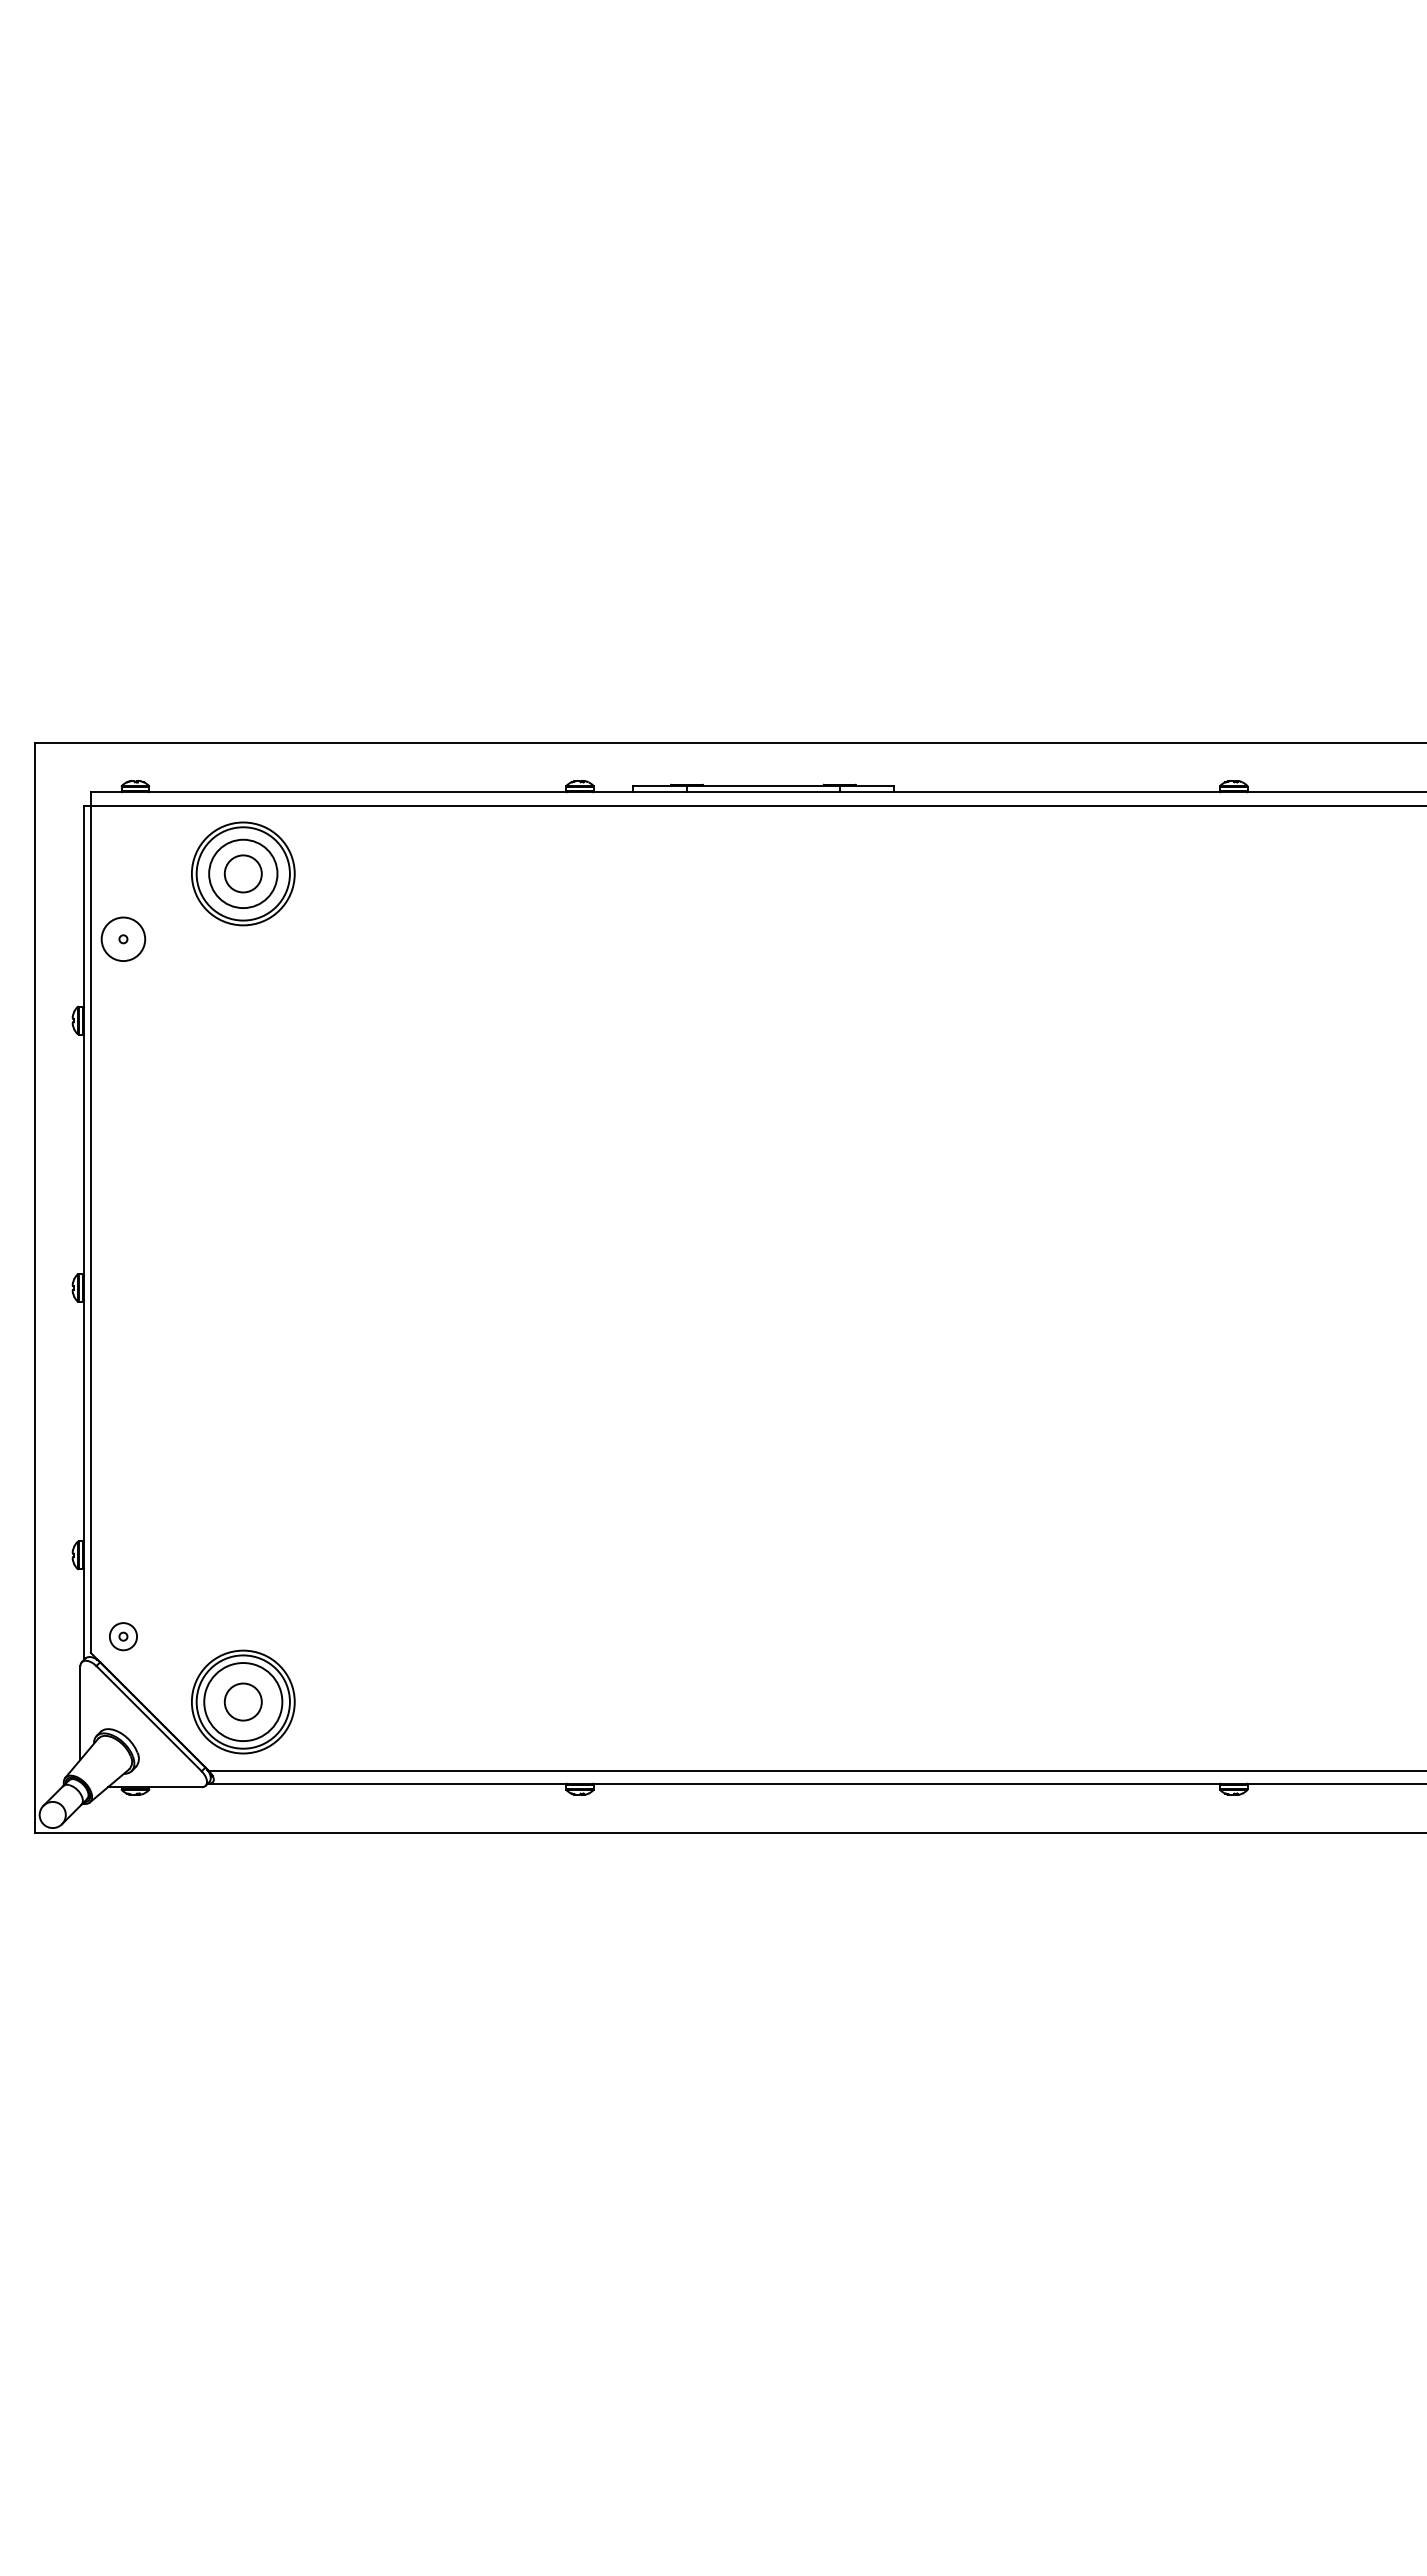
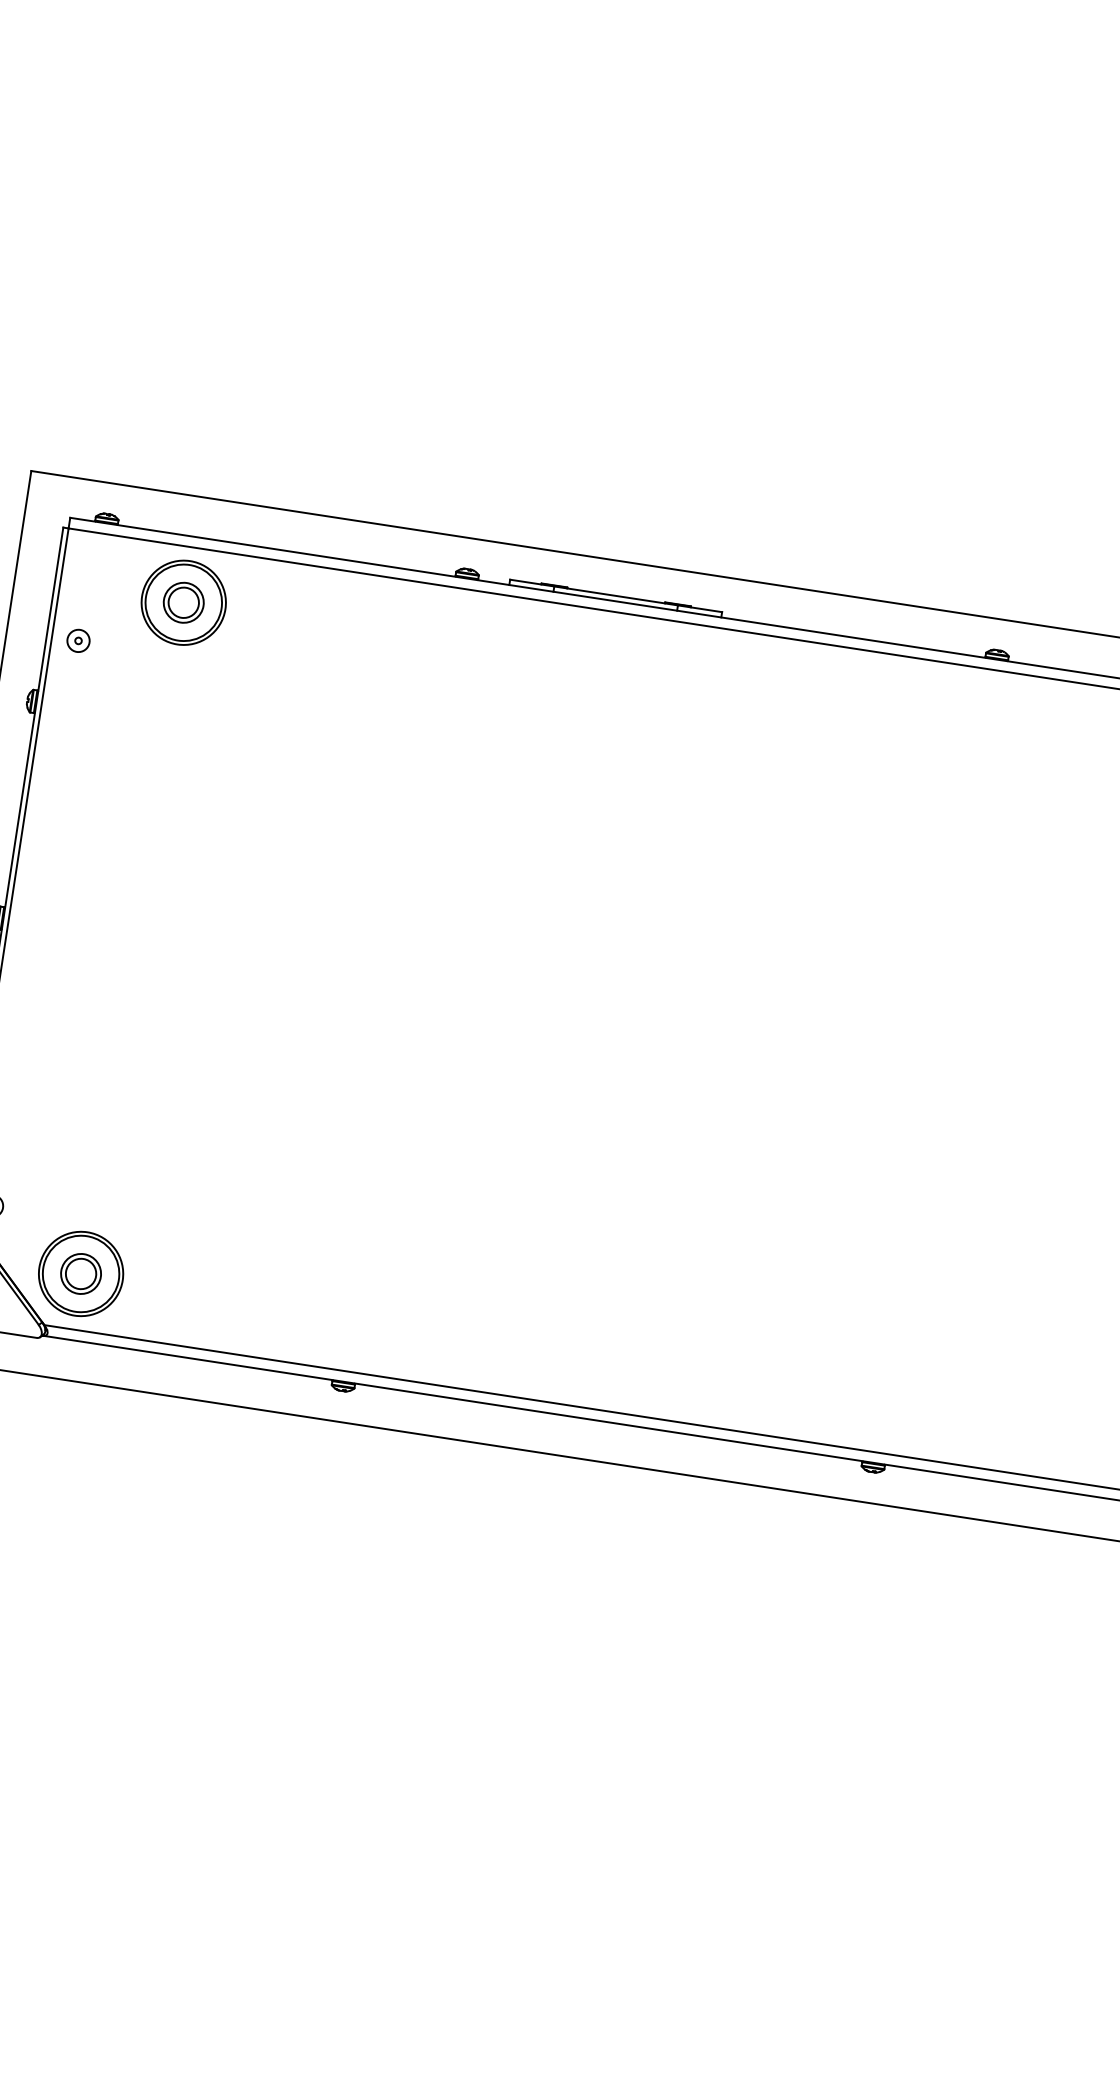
circle: (242, 873) -> (183, 602), size x0.71
circle: (123, 938) -> (78, 640), size x0.62
circle: (242, 1701) -> (80, 1273), size x0.62

